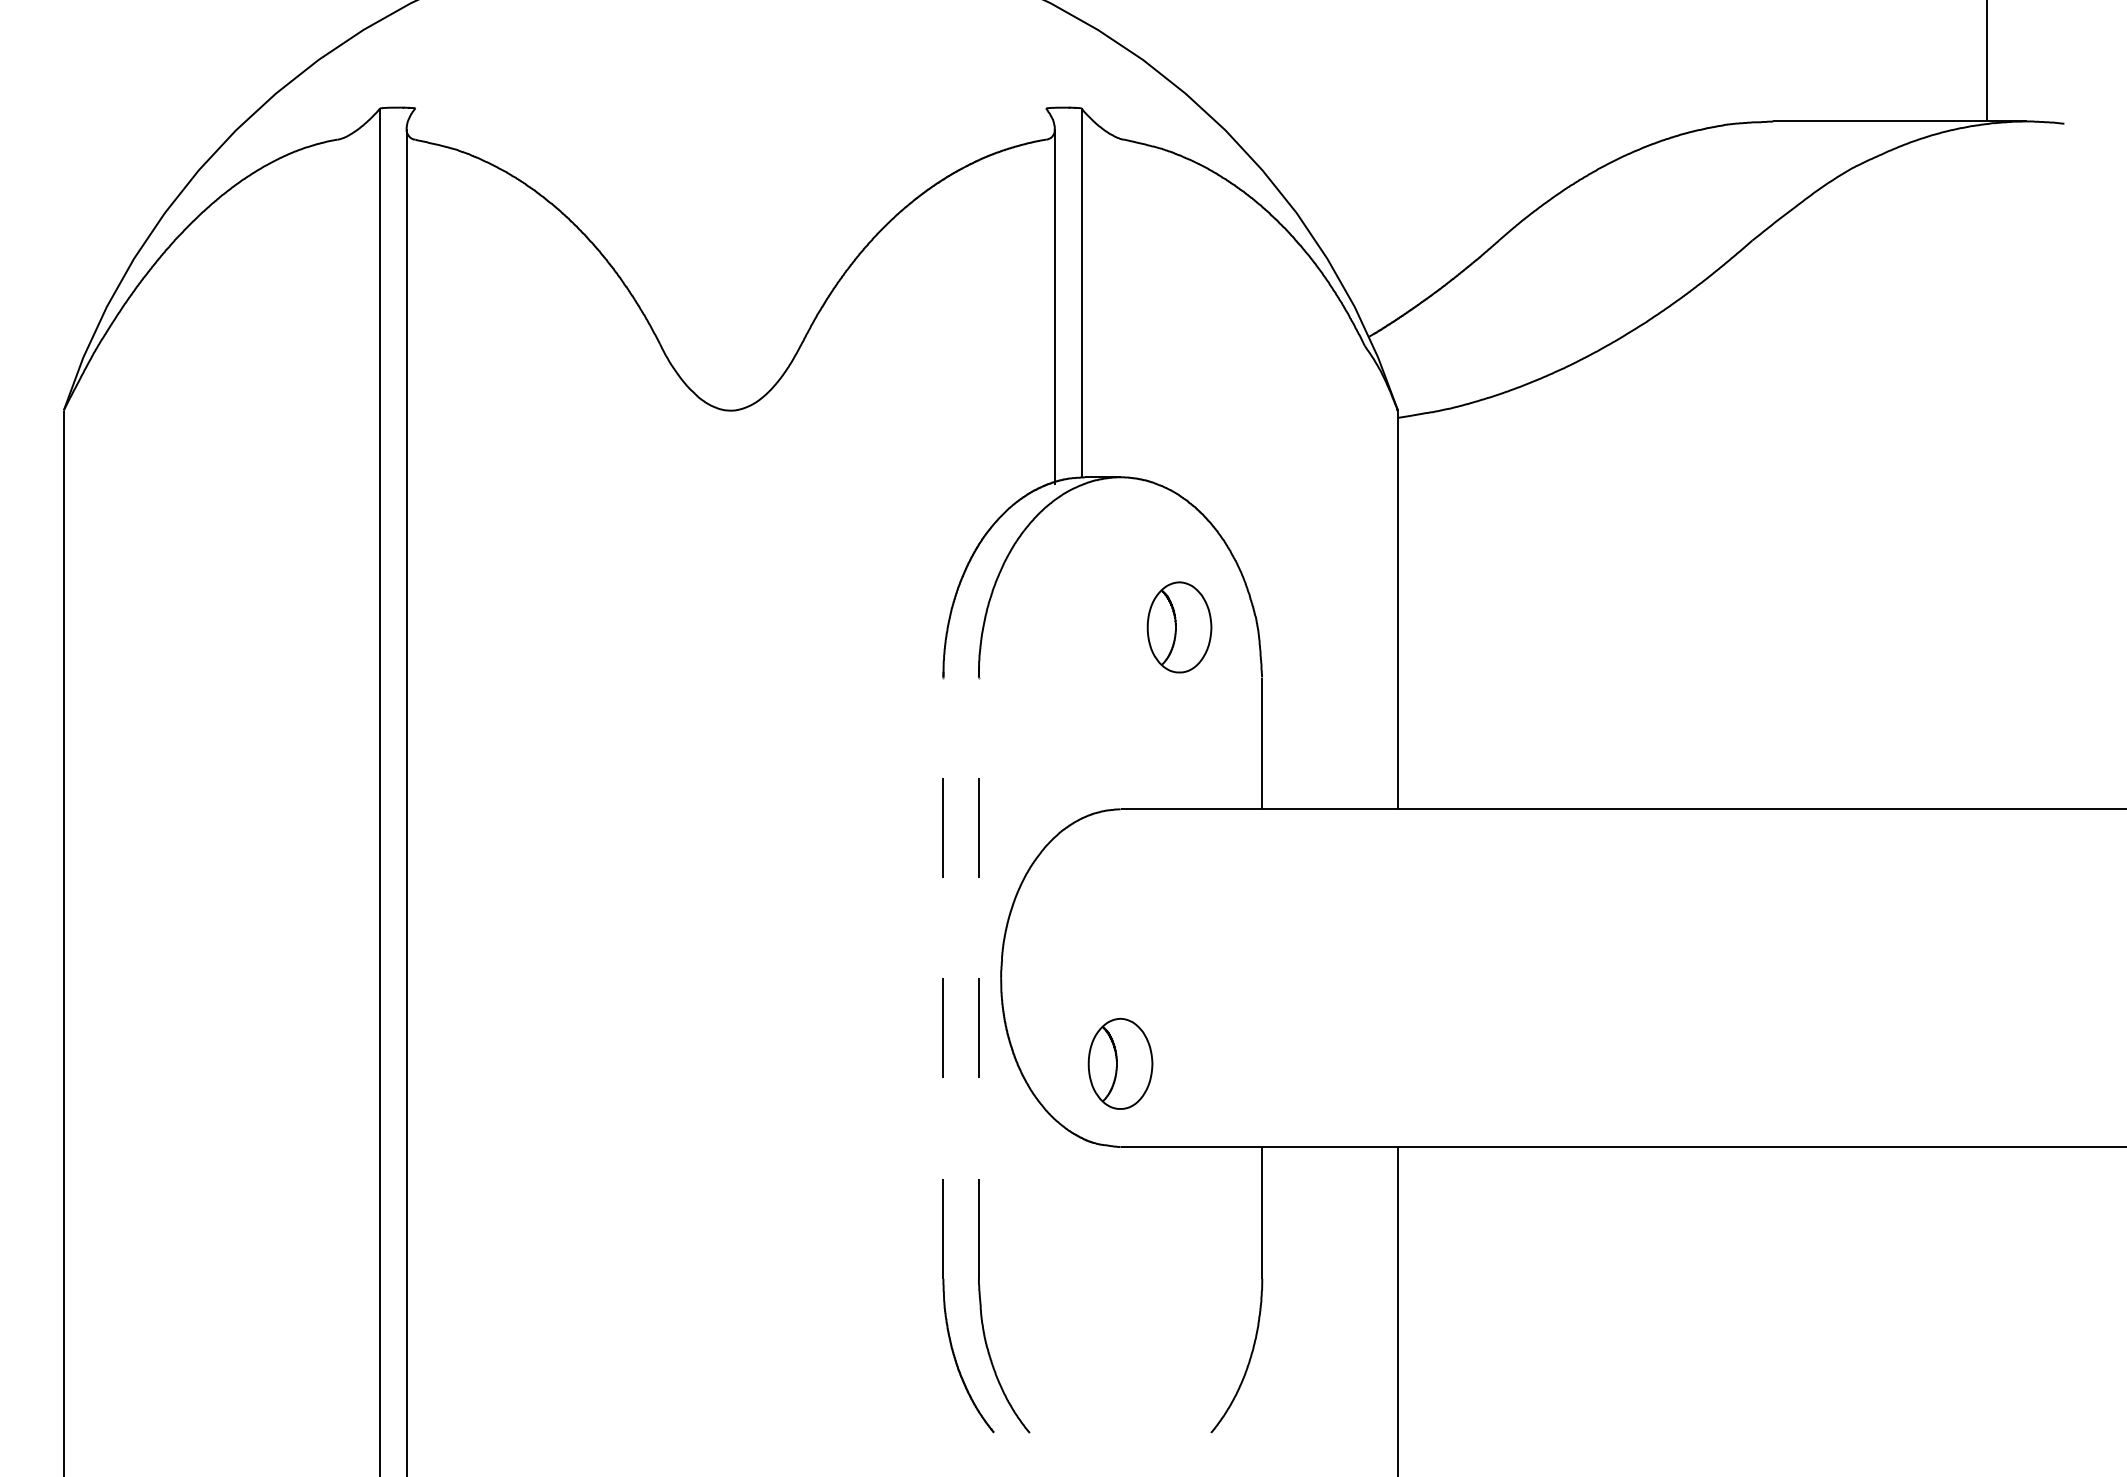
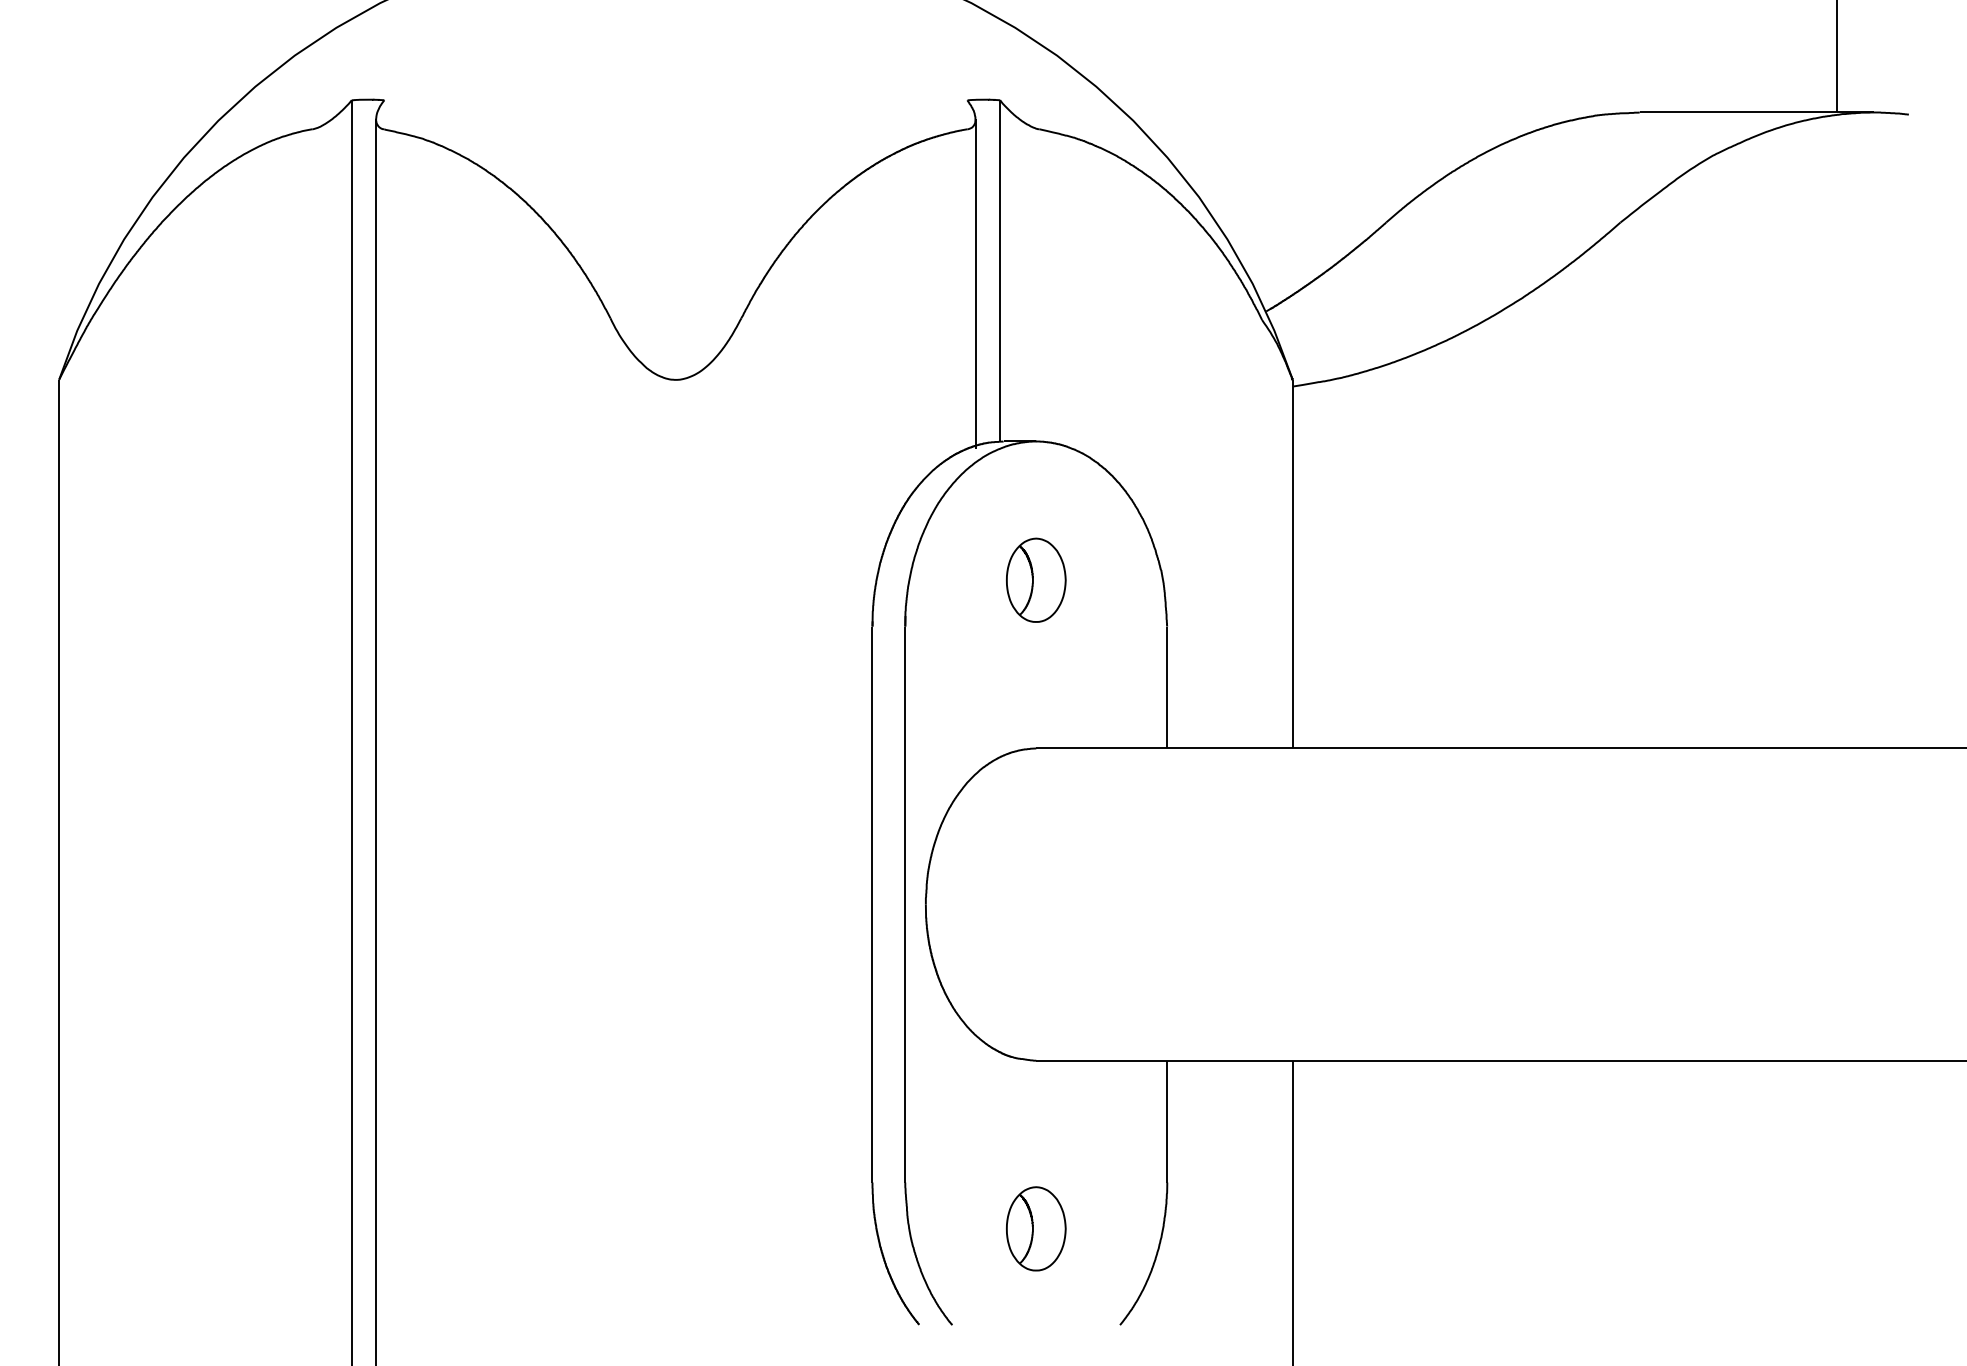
part: (1179, 627) -> (1036, 580), moved
line: (943, 978) -> (872, 904), dashed -> solid
line: (978, 978) -> (904, 904), dashed -> solid
part: (1120, 1063) -> (1036, 1228), moved

